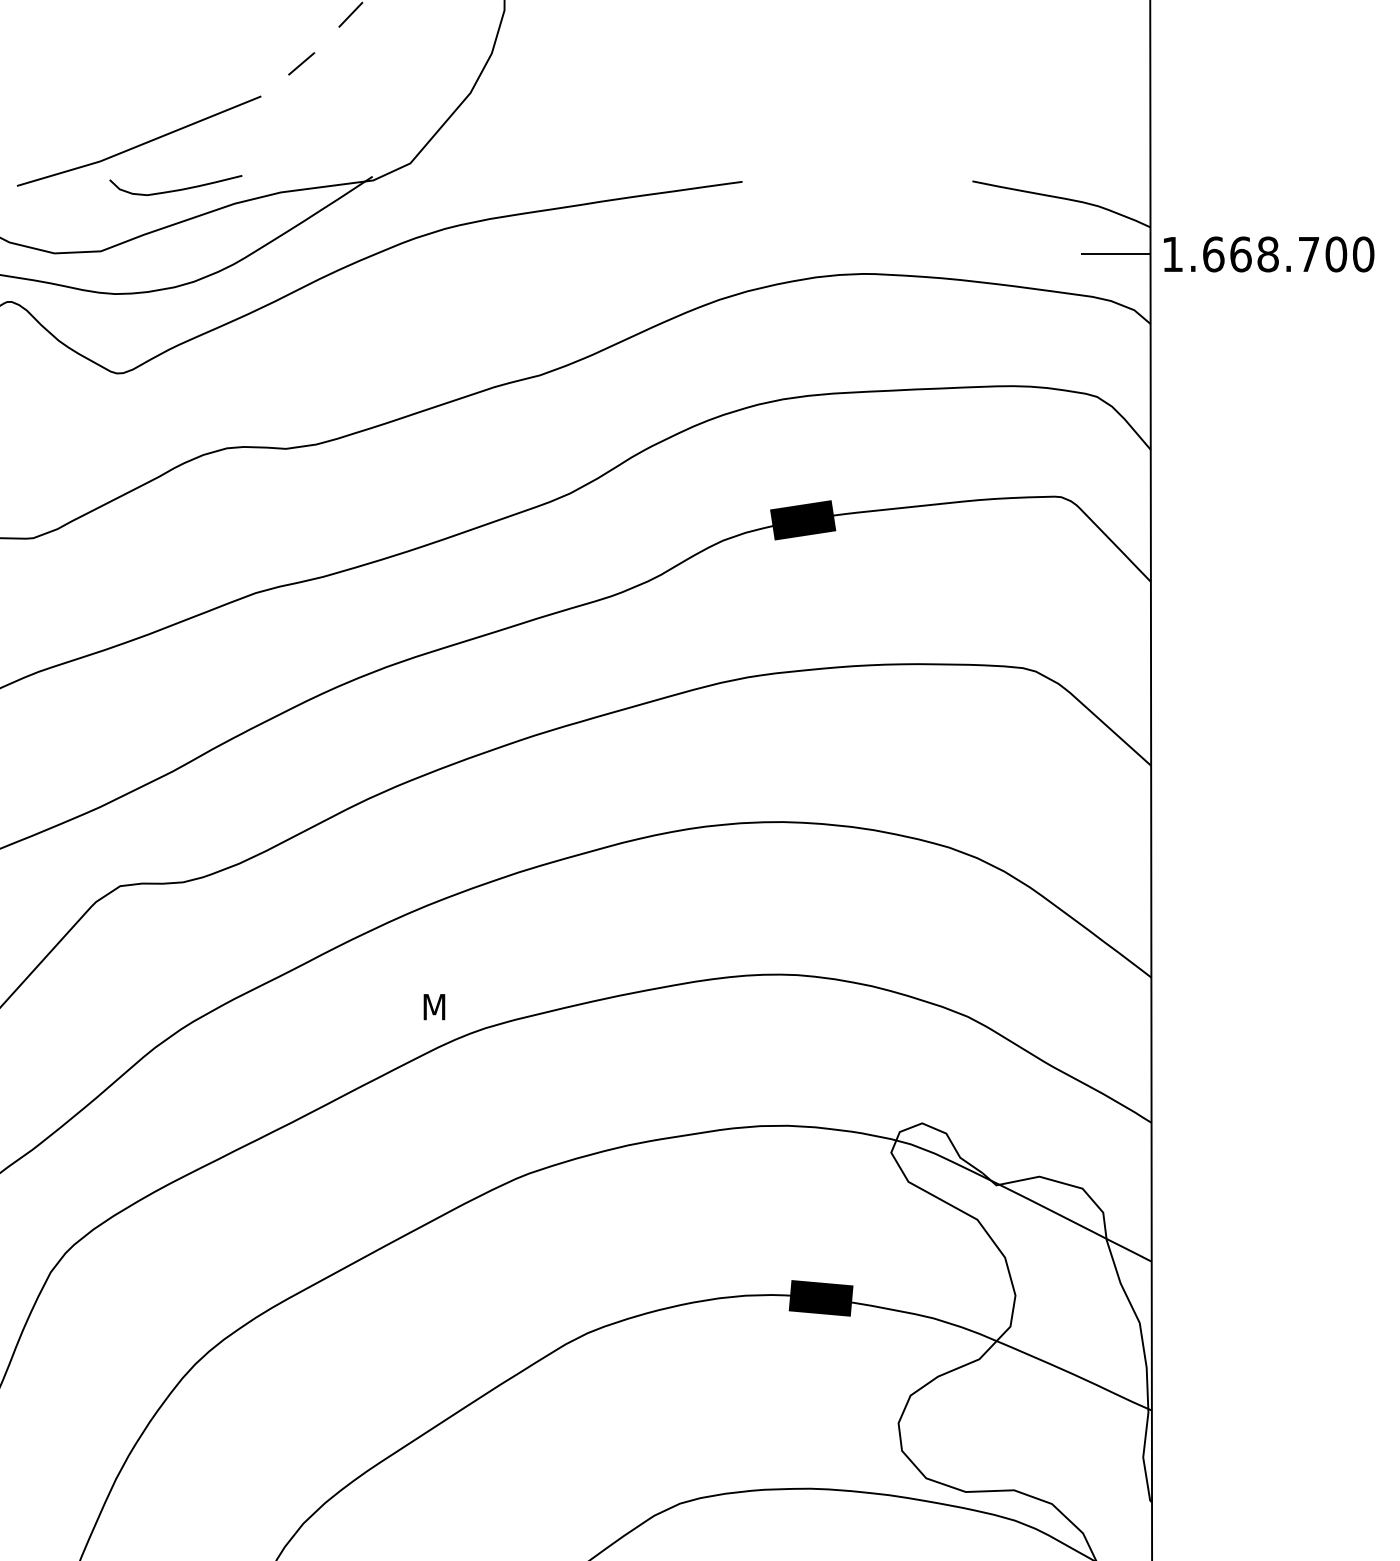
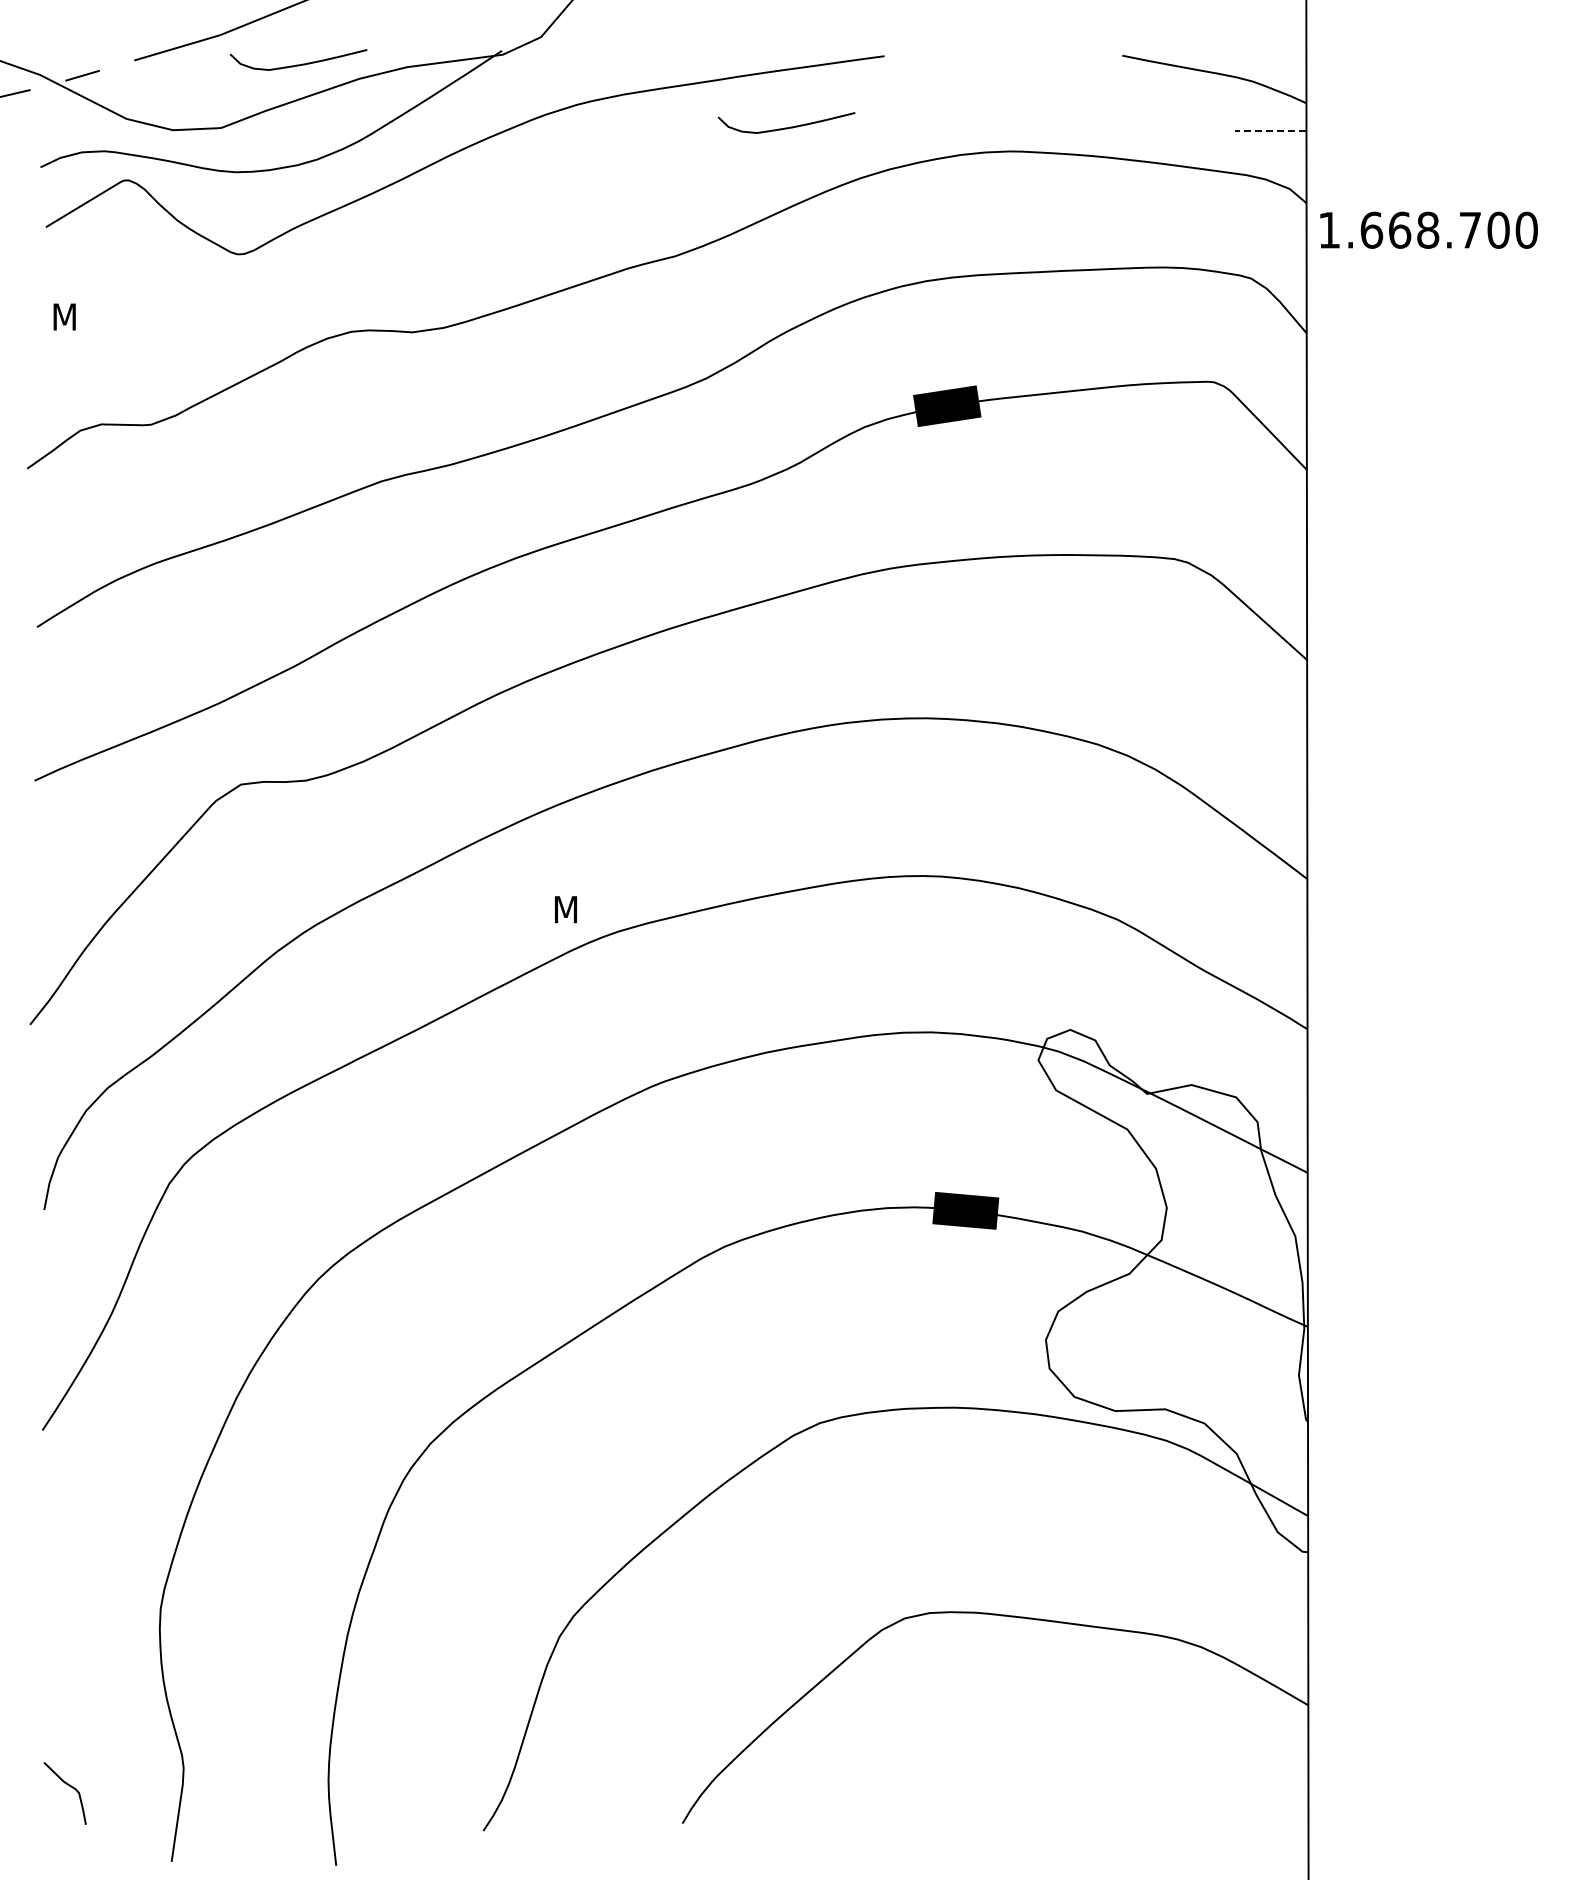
curve: (647, 250) -> (786, 127), added
text: (1268, 253) -> (1428, 229), moved
line: (1115, 254) -> (1270, 131), solid -> dashed

